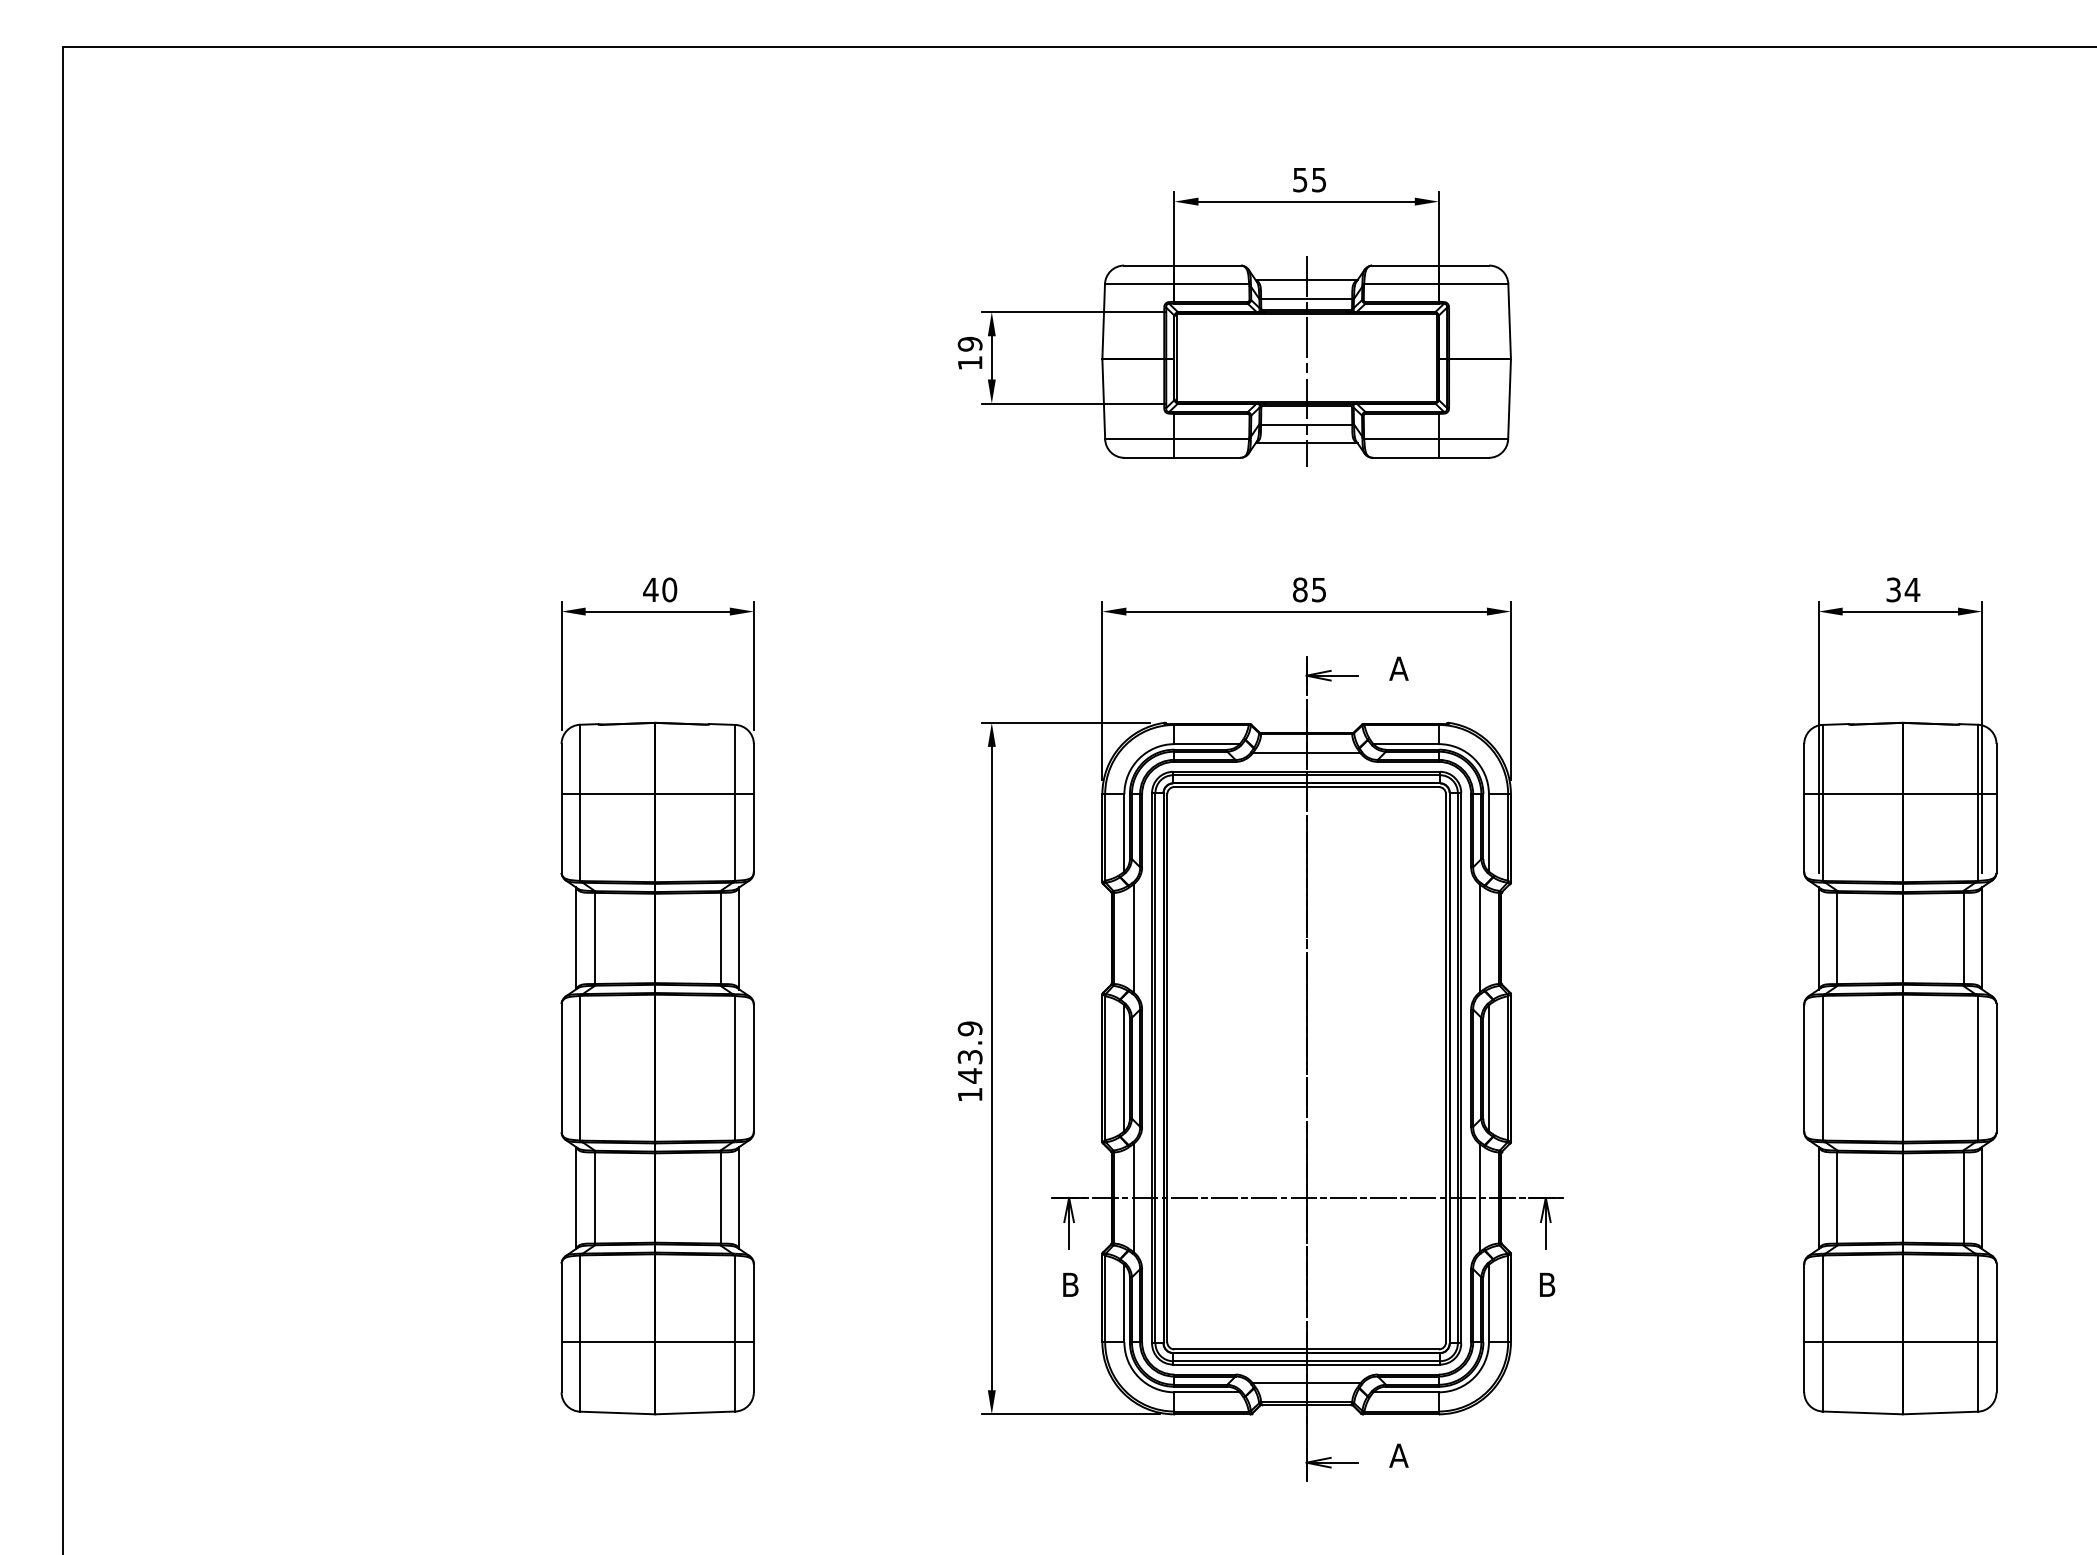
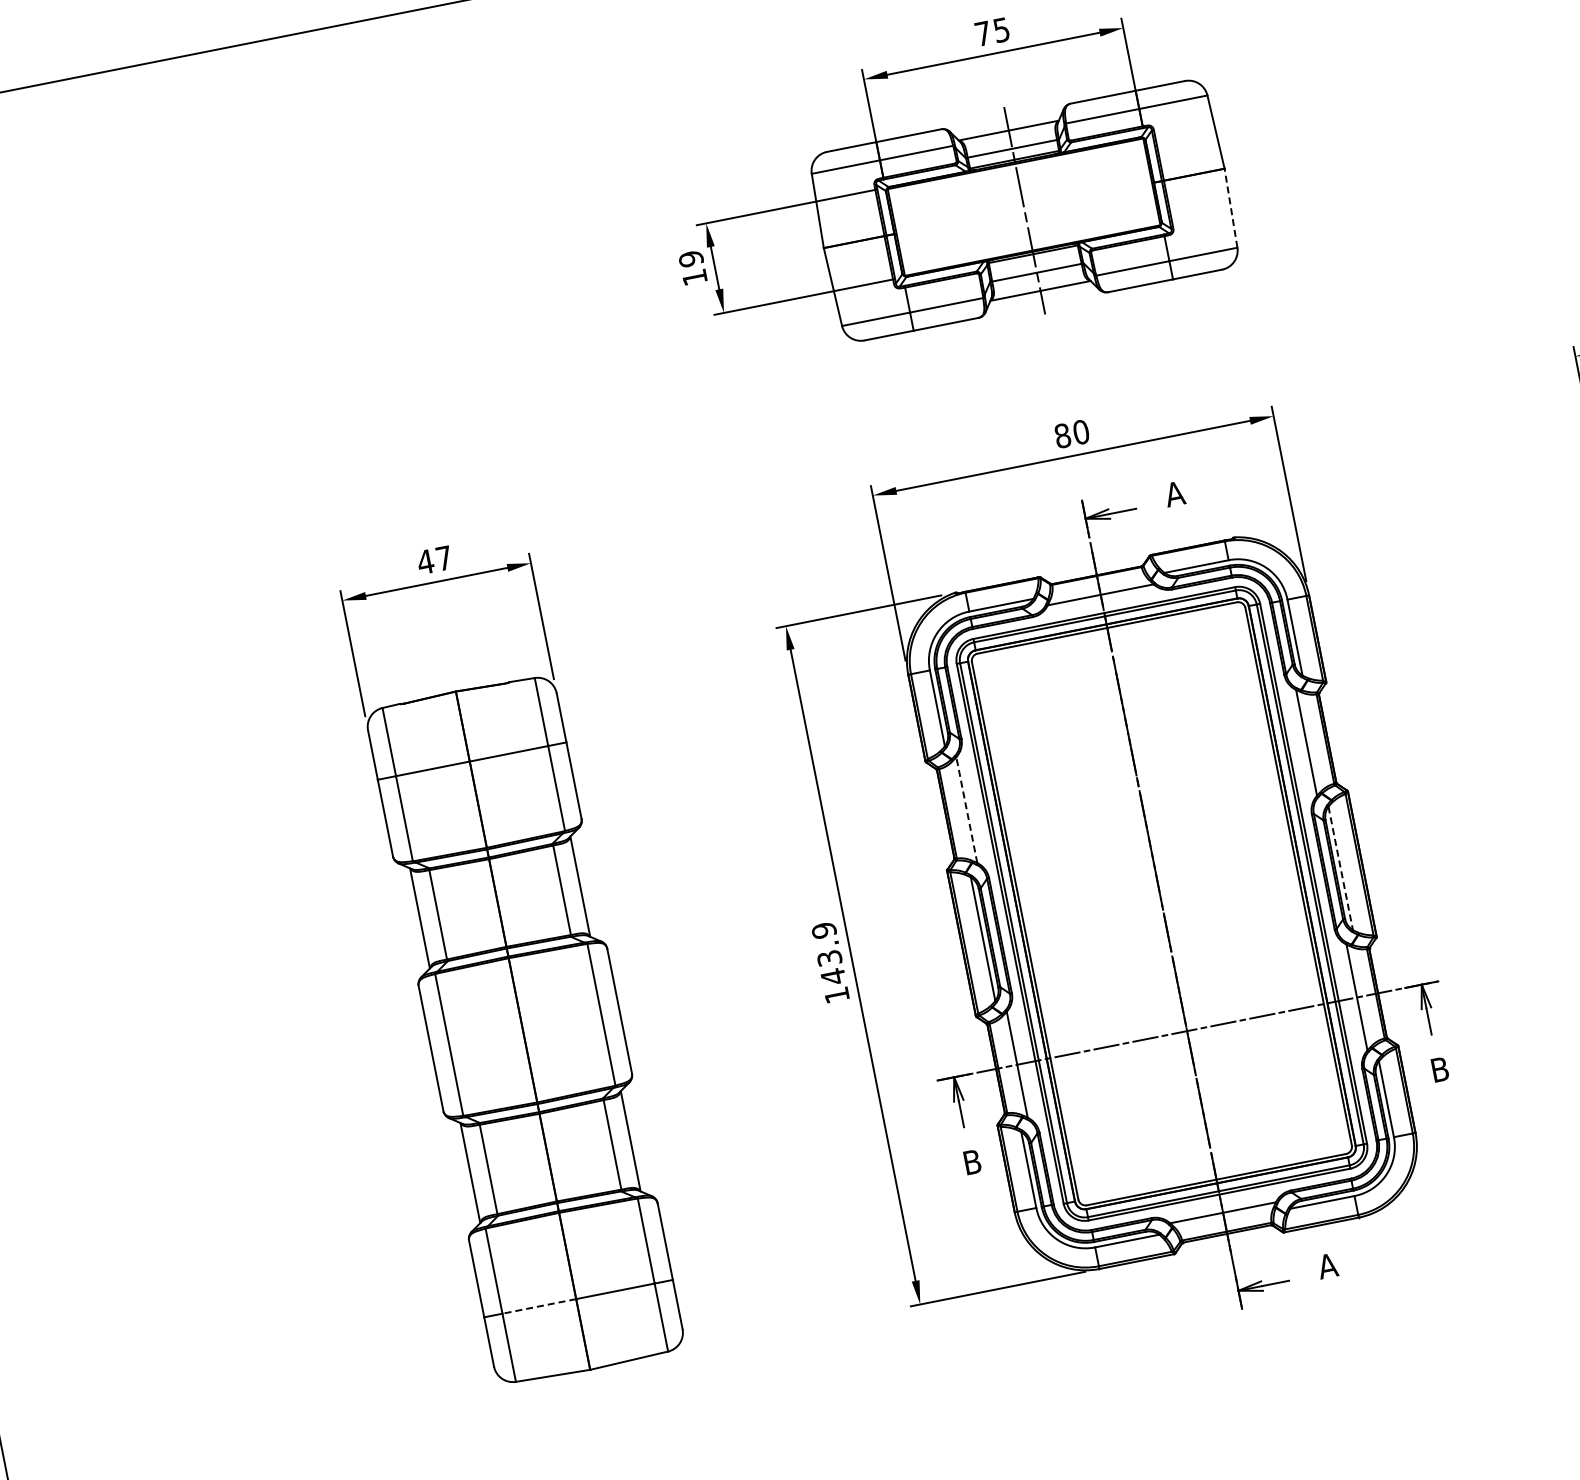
text: (1300, 180) -> (983, 34), 55 -> 75
line: (1509, 398) -> (1230, 207), solid -> dashed
text: (669, 589) -> (443, 557), 40 -> 47
text: (1318, 589) -> (1080, 431), 85 -> 80
line: (1133, 937) -> (966, 809), solid -> dashed
line: (1488, 1068) -> (1340, 868), solid -> dashed
line: (617, 1342) -> (539, 1306), solid -> dashed

